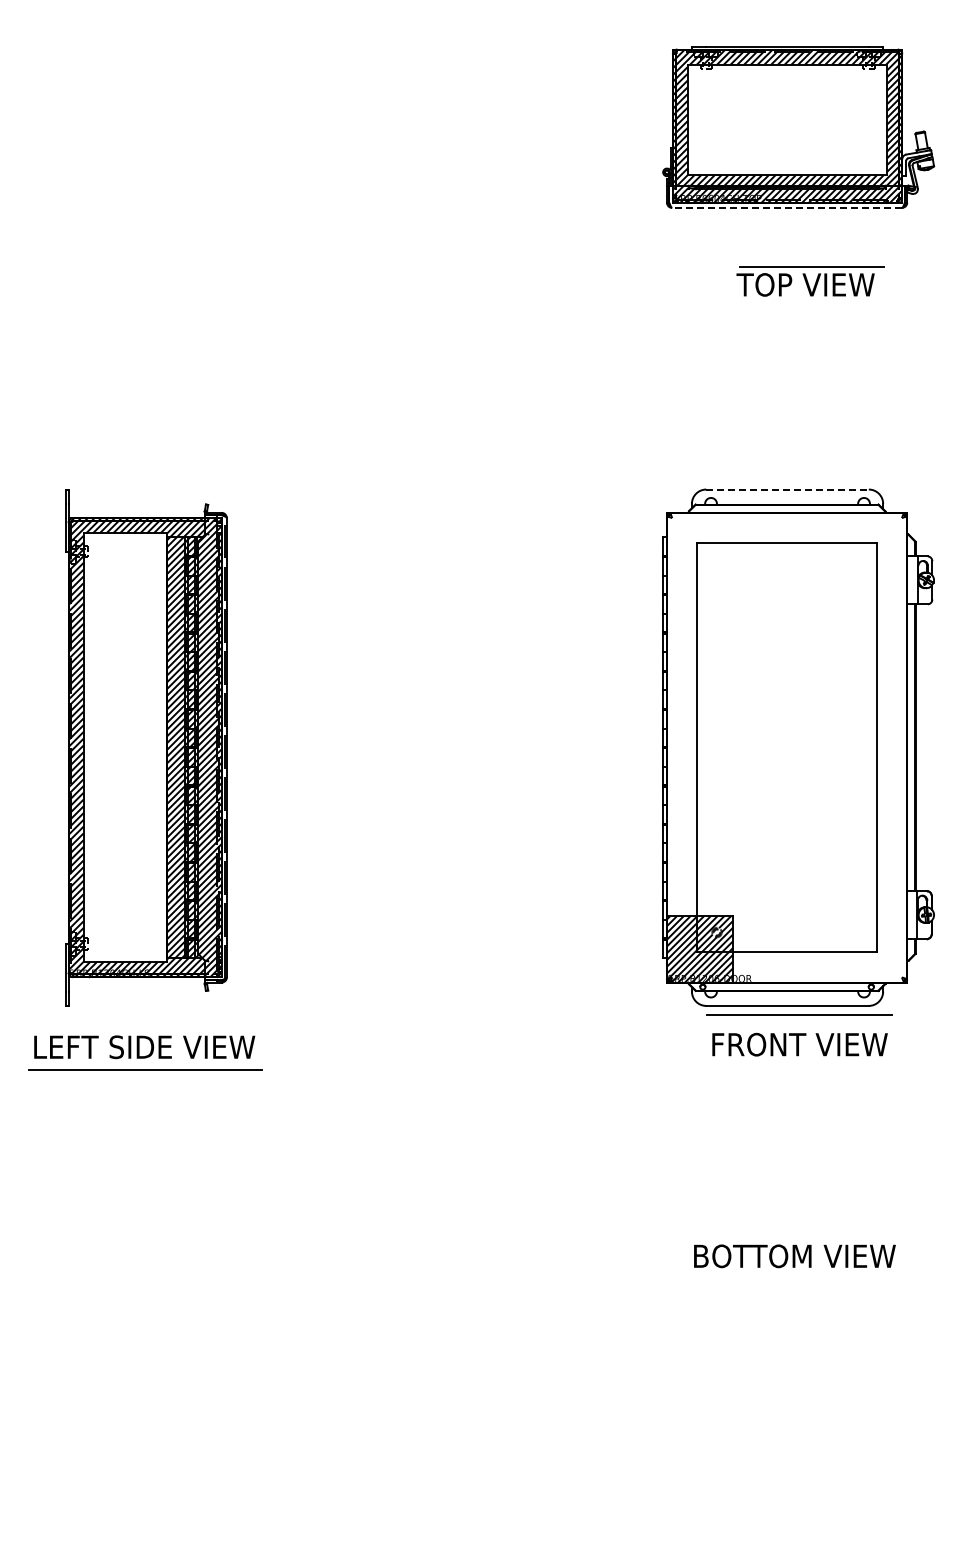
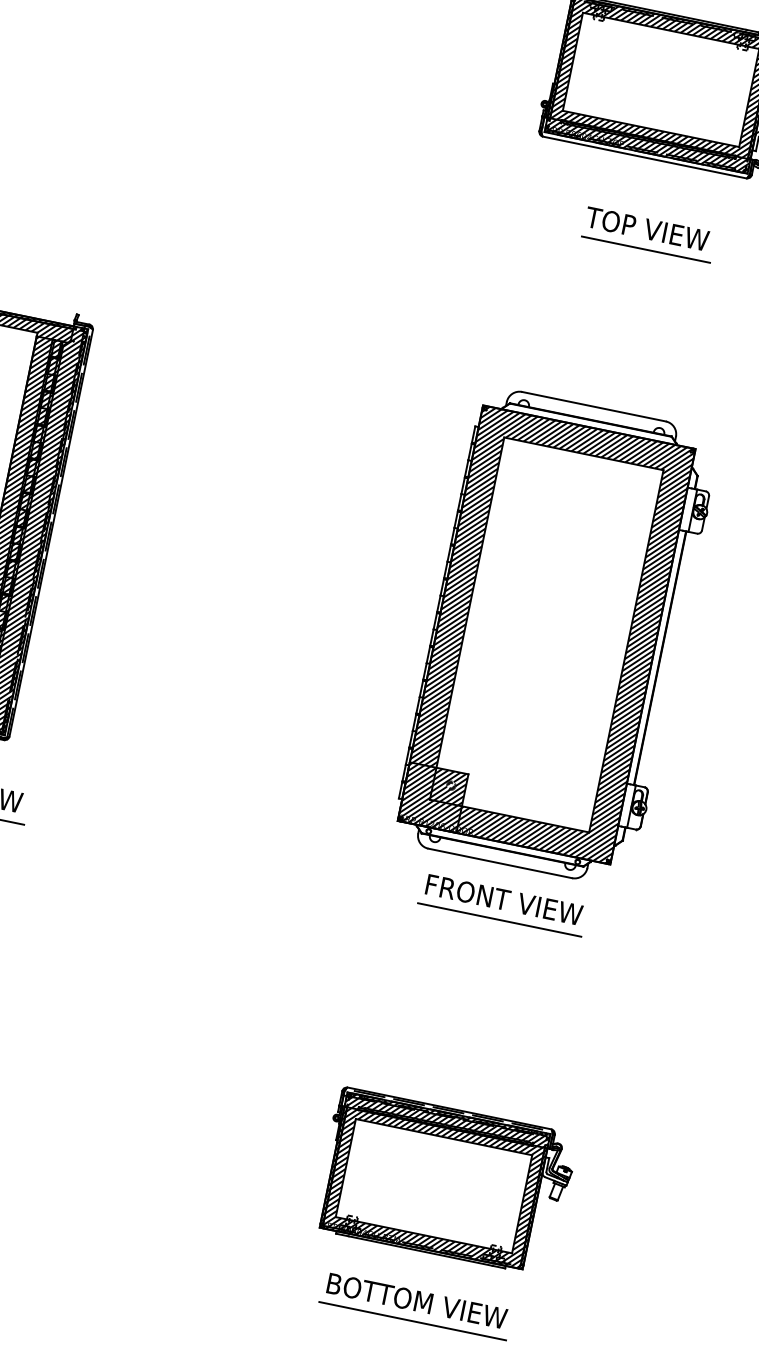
line: (787, 207) -> (645, 157), dashed -> solid
line: (811, 266) -> (645, 249), moved
line: (788, 489) -> (594, 406), dashed -> solid
hatch: (786, 747) -> (546, 634), added
line: (799, 1014) -> (499, 919), moved
text: (794, 1256) -> (416, 1301), moved
part: (798, 1363) -> (445, 1181), added
line: (794, 1522) -> (412, 1321), added

